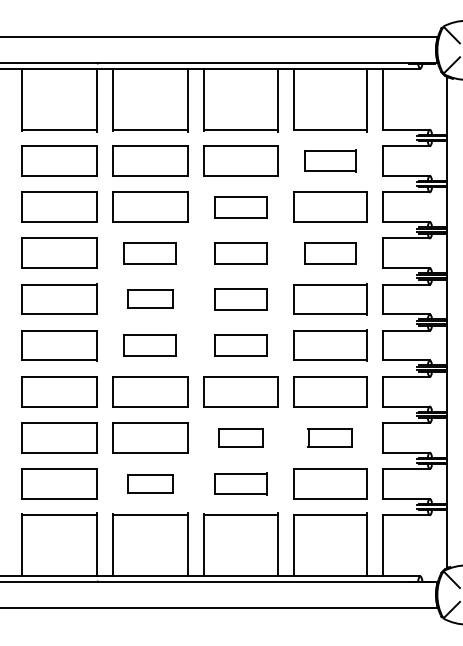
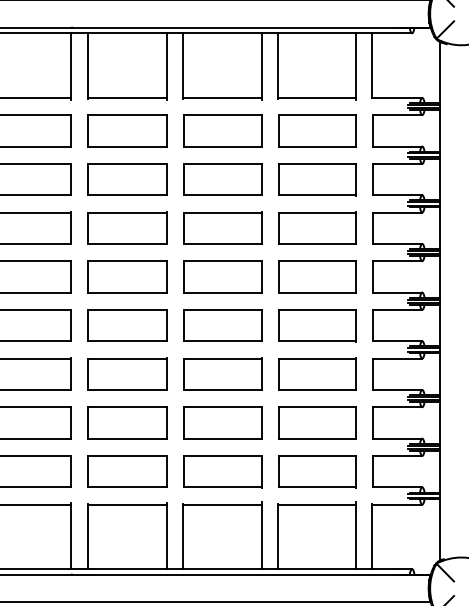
part: (330, 160) -> (317, 130), size x1.43
part: (240, 206) -> (222, 178), size x1.43
part: (150, 252) -> (127, 227), size x1.43
part: (240, 252) -> (222, 227), size x1.43
part: (330, 253) -> (317, 228), size x1.43
part: (150, 298) -> (127, 275), size x1.67
part: (240, 299) -> (222, 276), size x1.43
part: (150, 345) -> (127, 325), size x1.43
part: (240, 345) -> (222, 325), size x1.43
part: (240, 437) -> (222, 422), size x1.67
part: (330, 437) -> (317, 422), size x1.67
part: (150, 483) -> (127, 471), size x1.67
part: (240, 483) -> (222, 471), size x1.43

